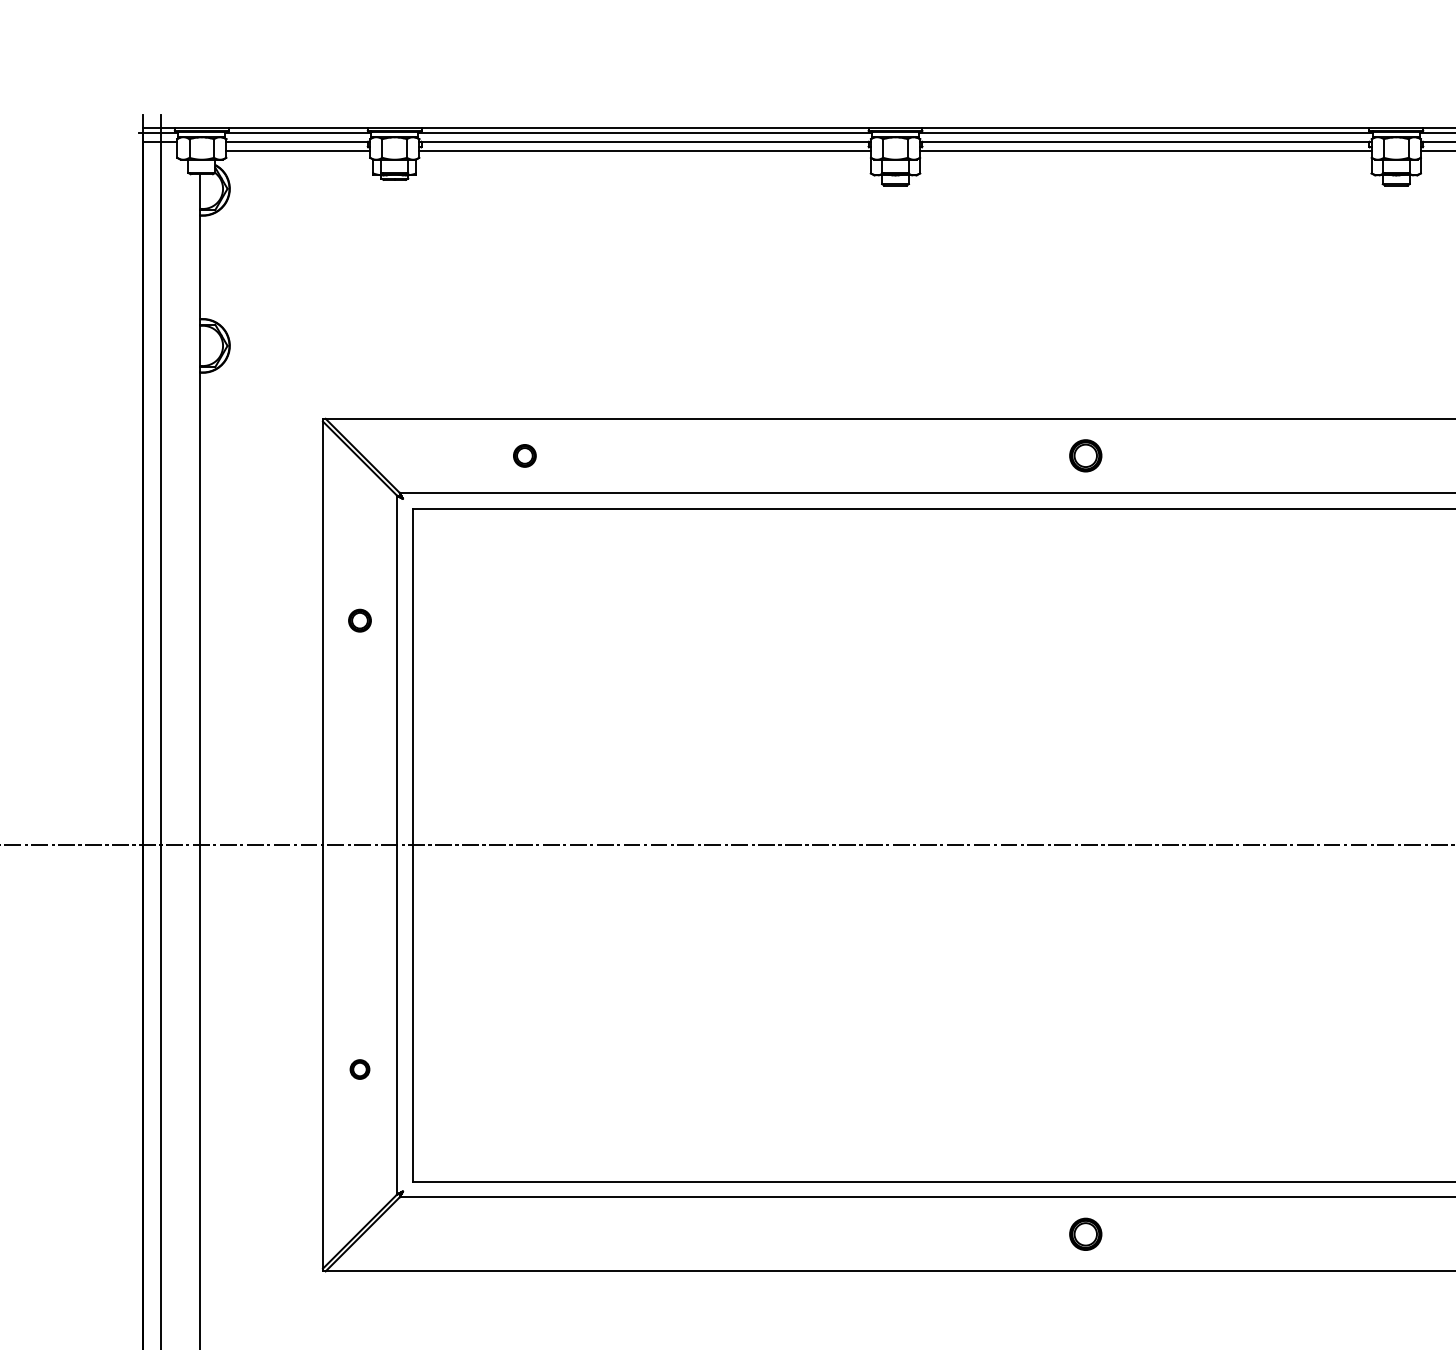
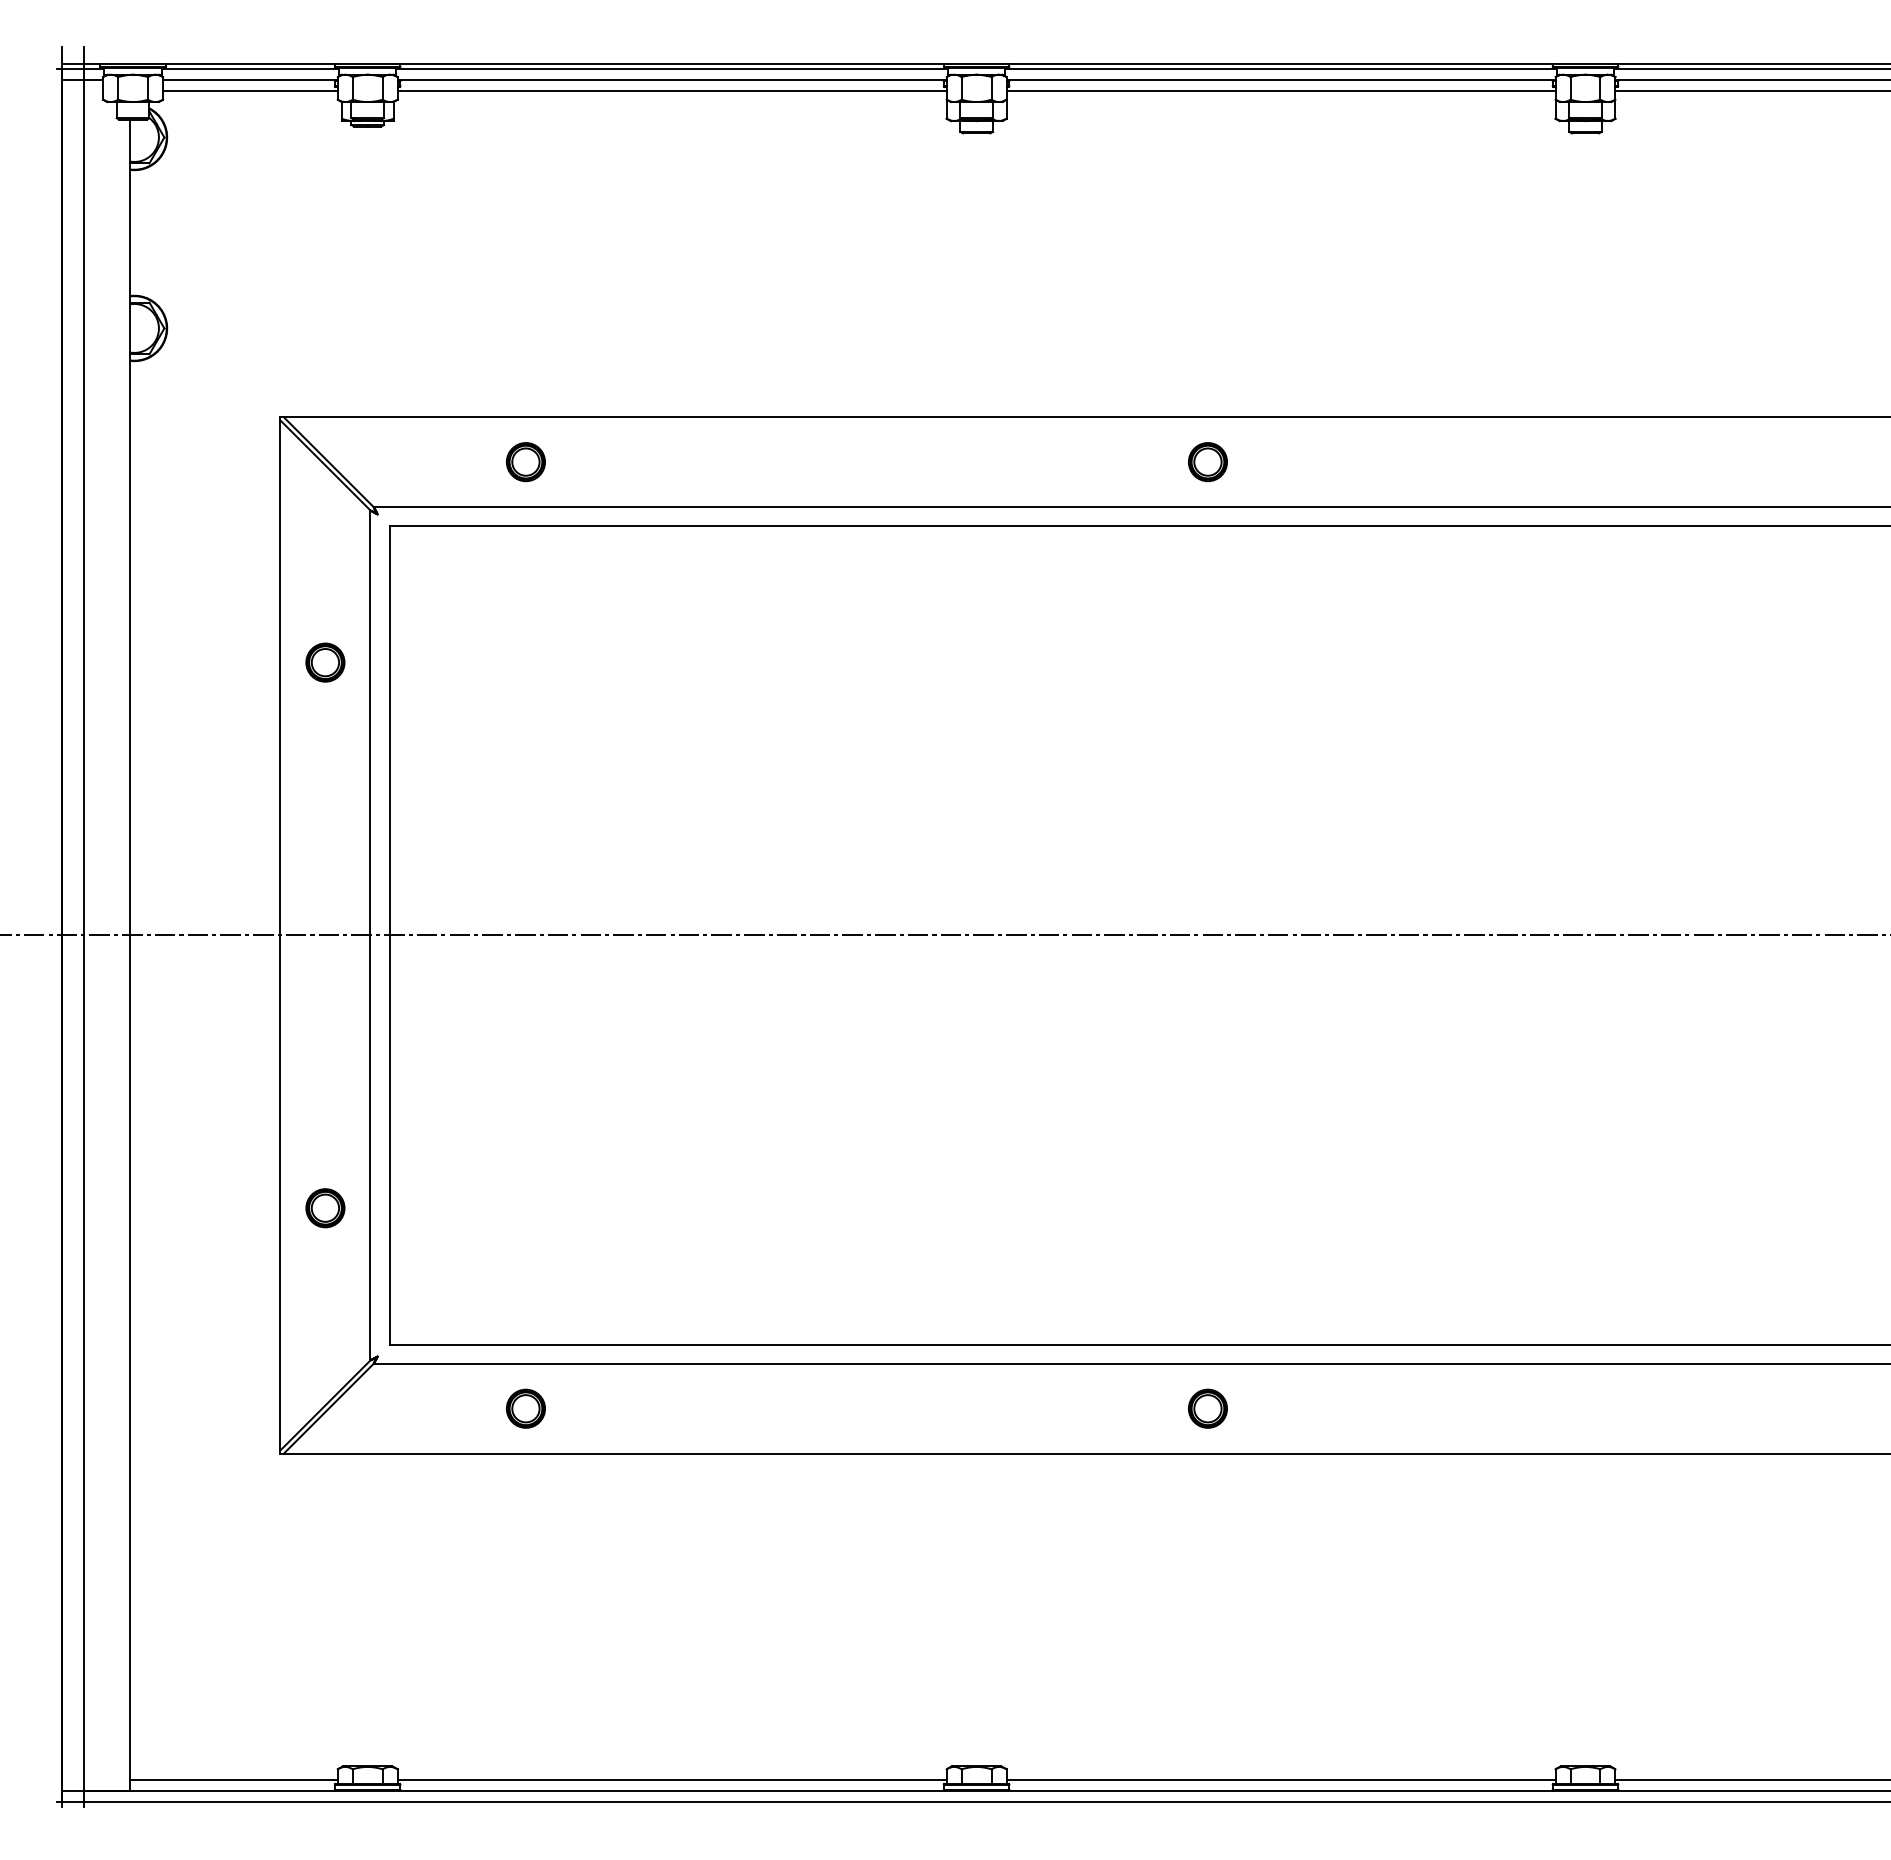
part: (524, 456) -> (525, 462), size x1.43
part: (360, 620) -> (325, 662), size x1.43
part: (360, 1069) -> (325, 1208), size x1.67
part: (524, 1234) -> (525, 1408), added

